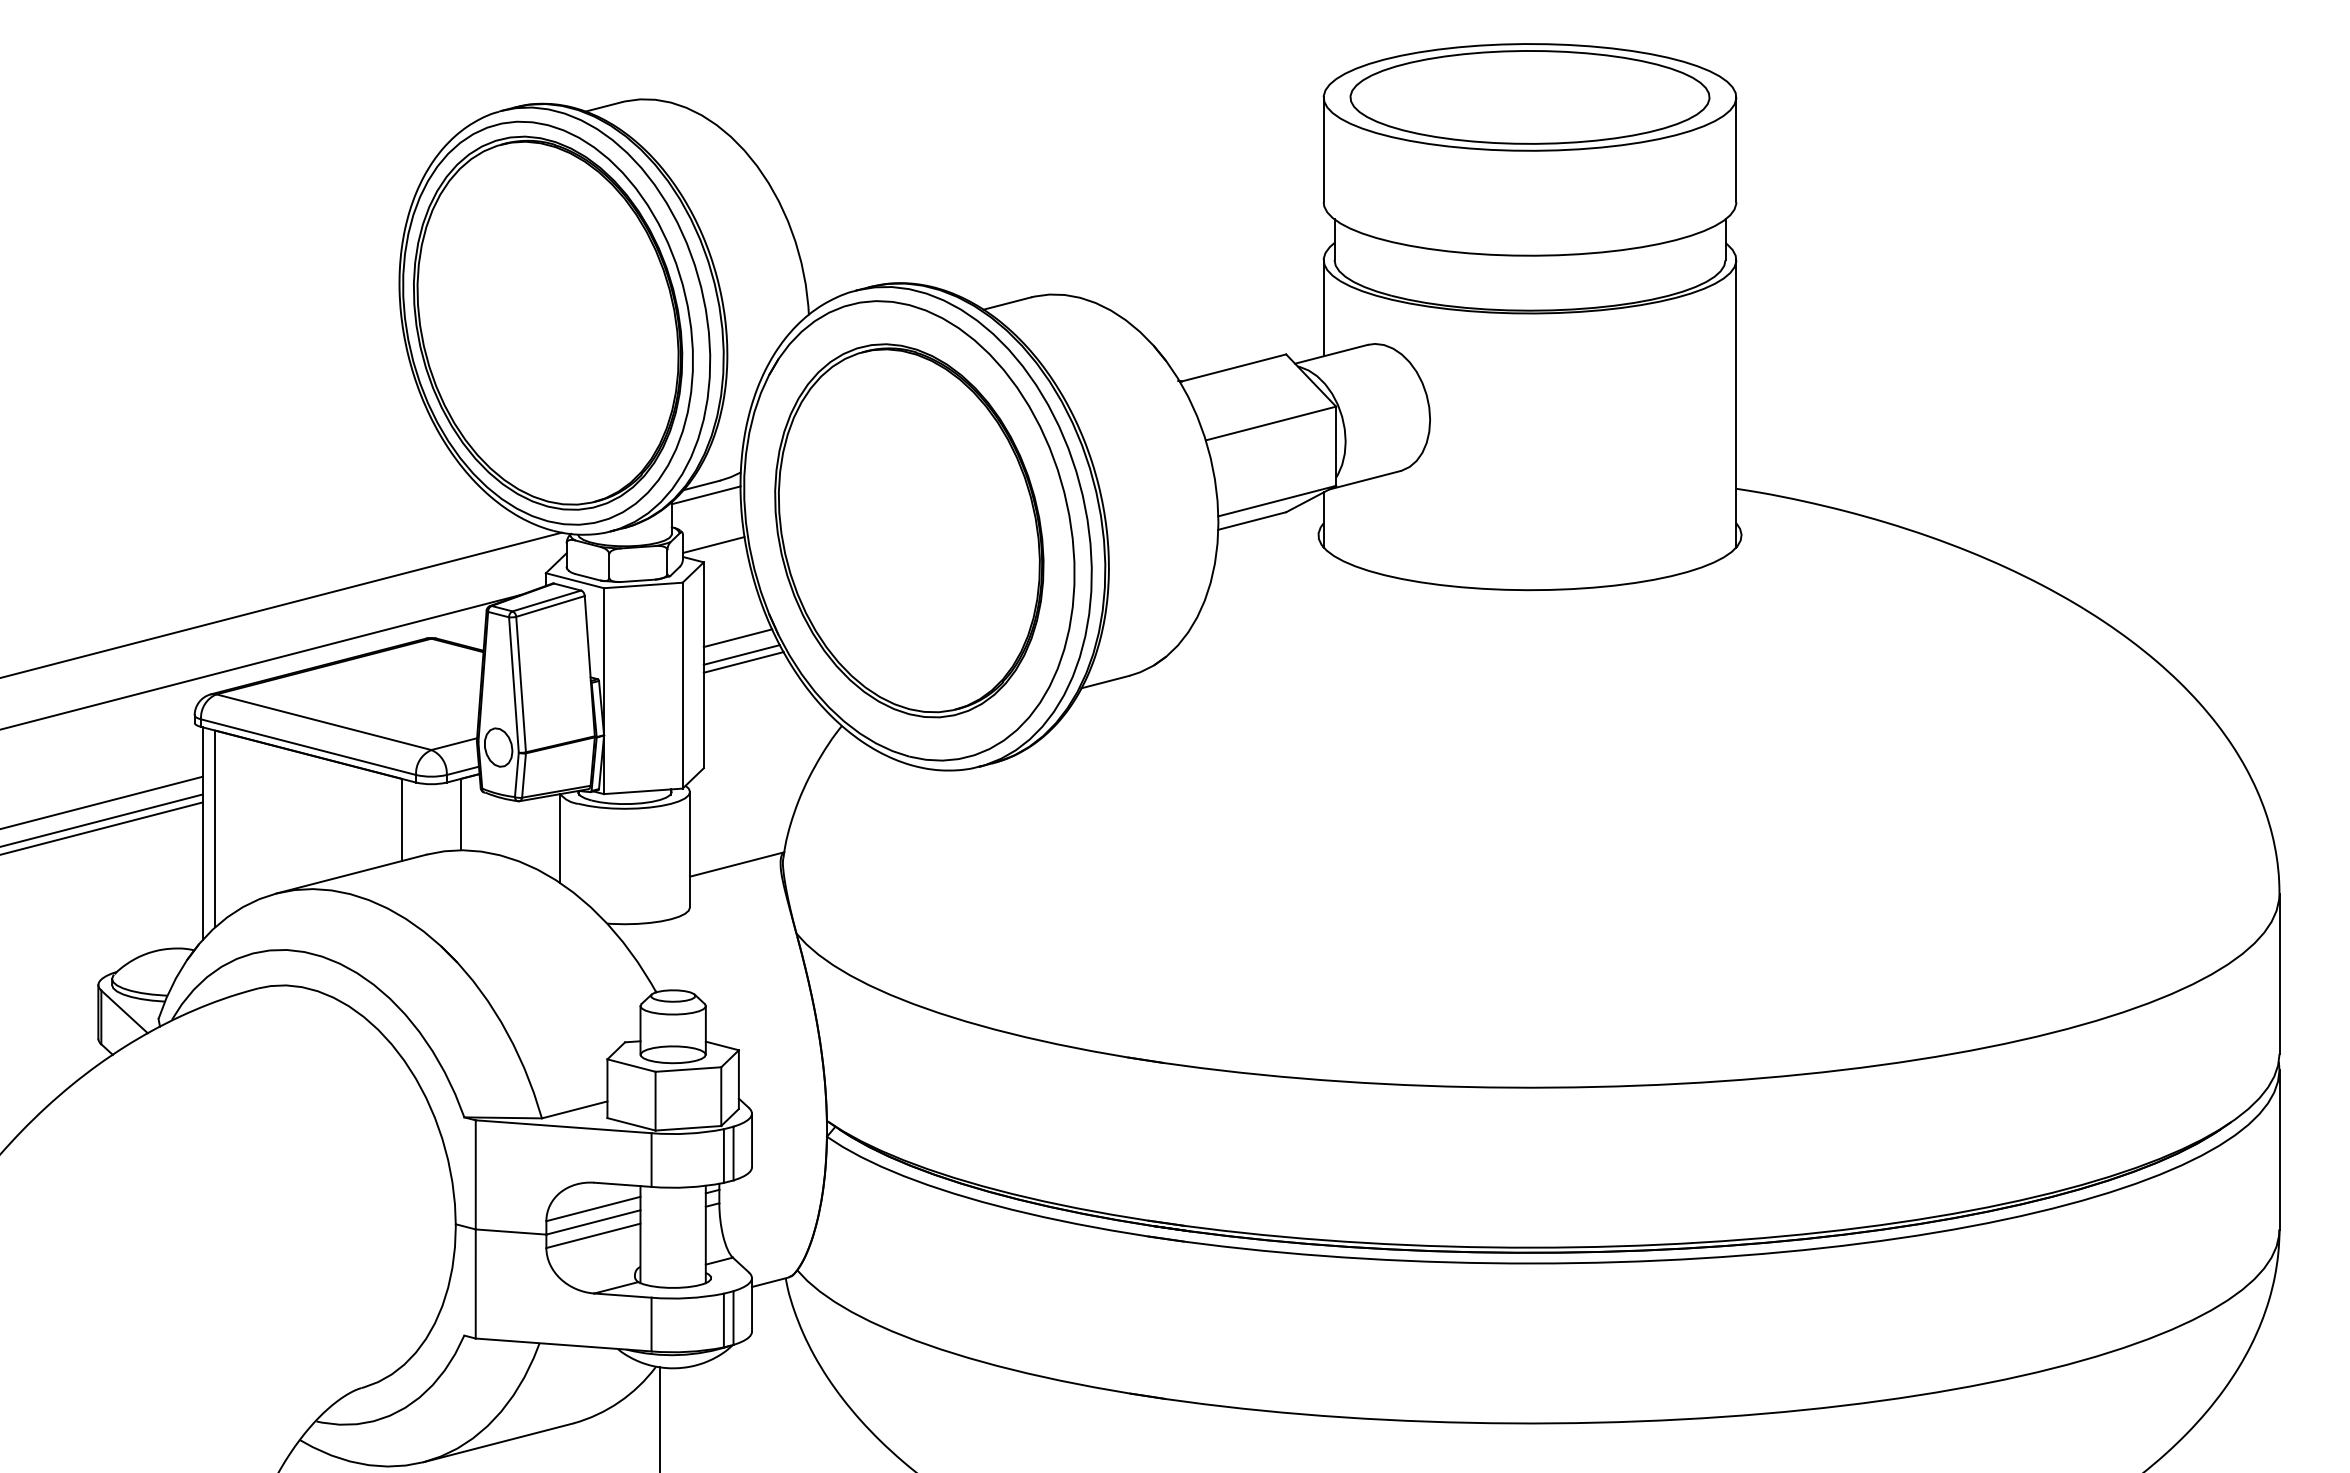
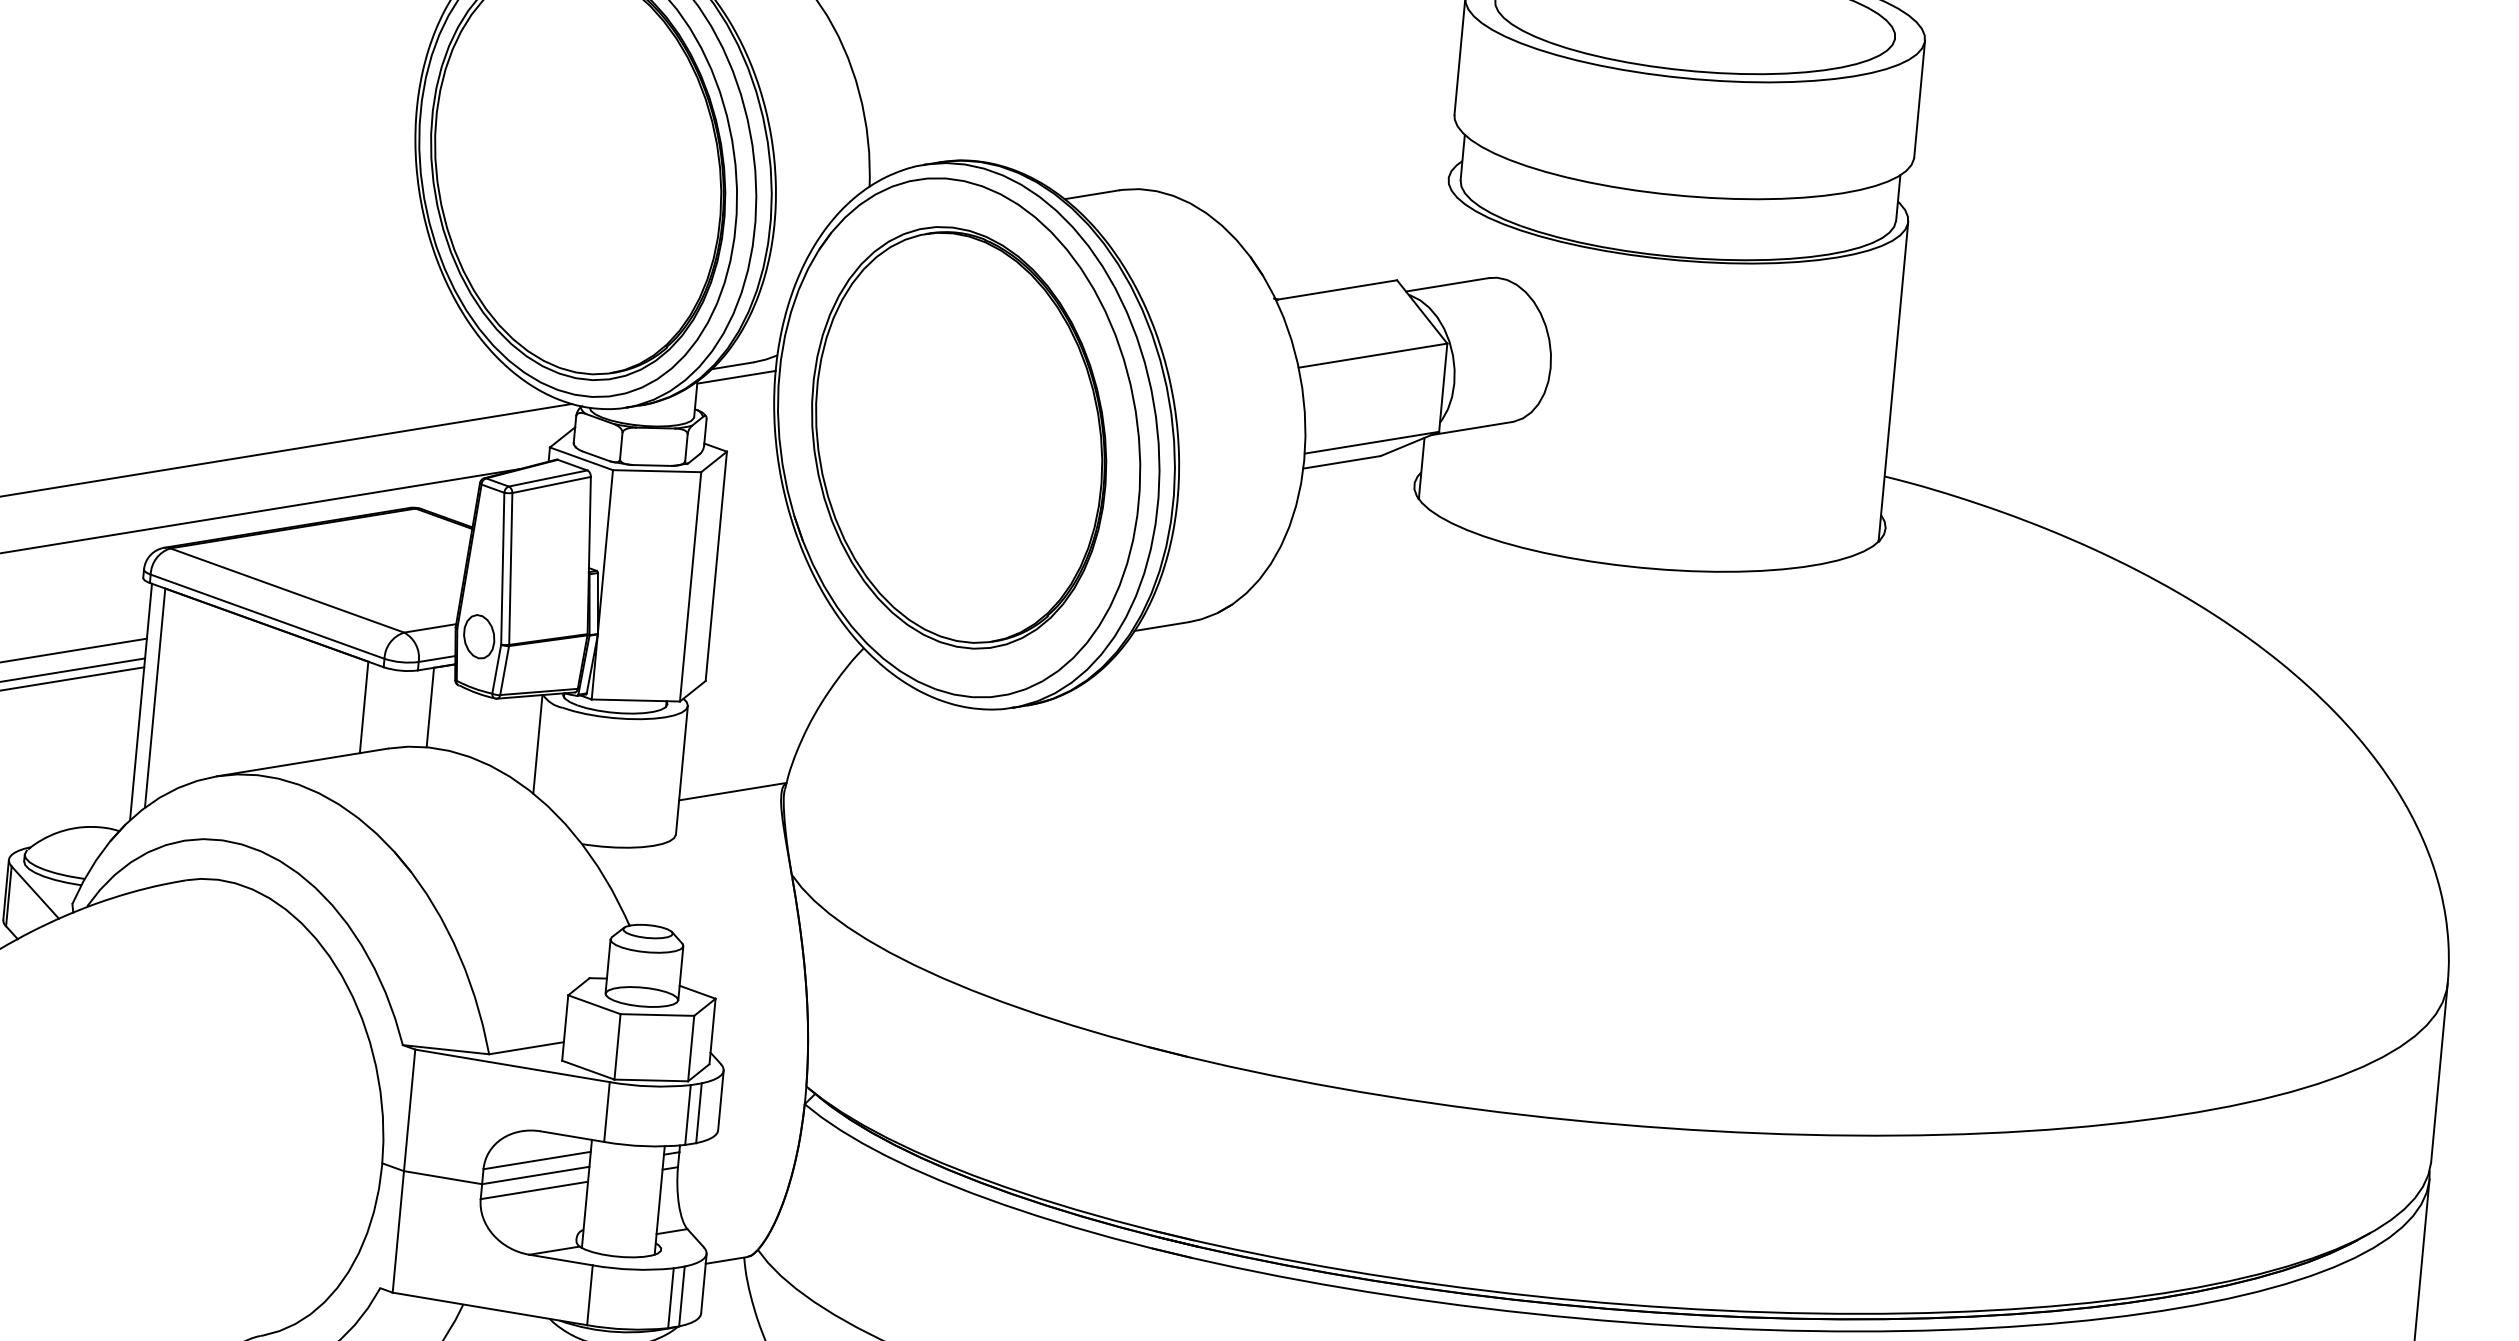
line: (1323, 308) -> (1443, 232), removed
line: (713, 544) -> (739, 432), removed
line: (737, 638) -> (756, 539), removed
line: (741, 654) -> (759, 558), removed
line: (743, 662) -> (760, 567), removed

